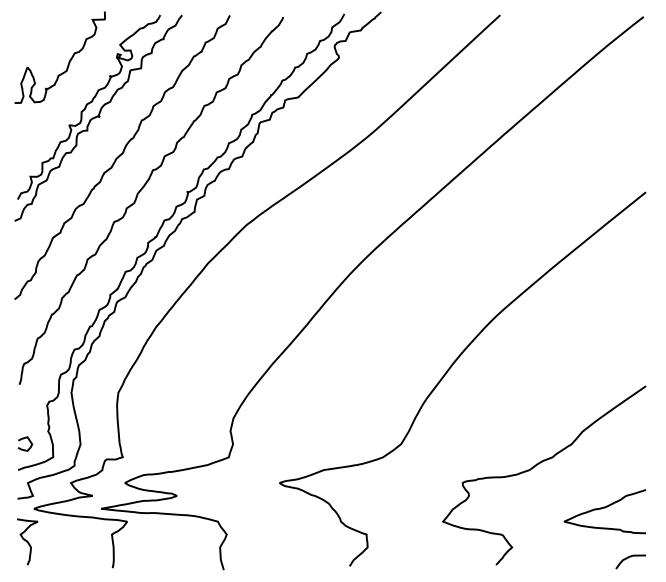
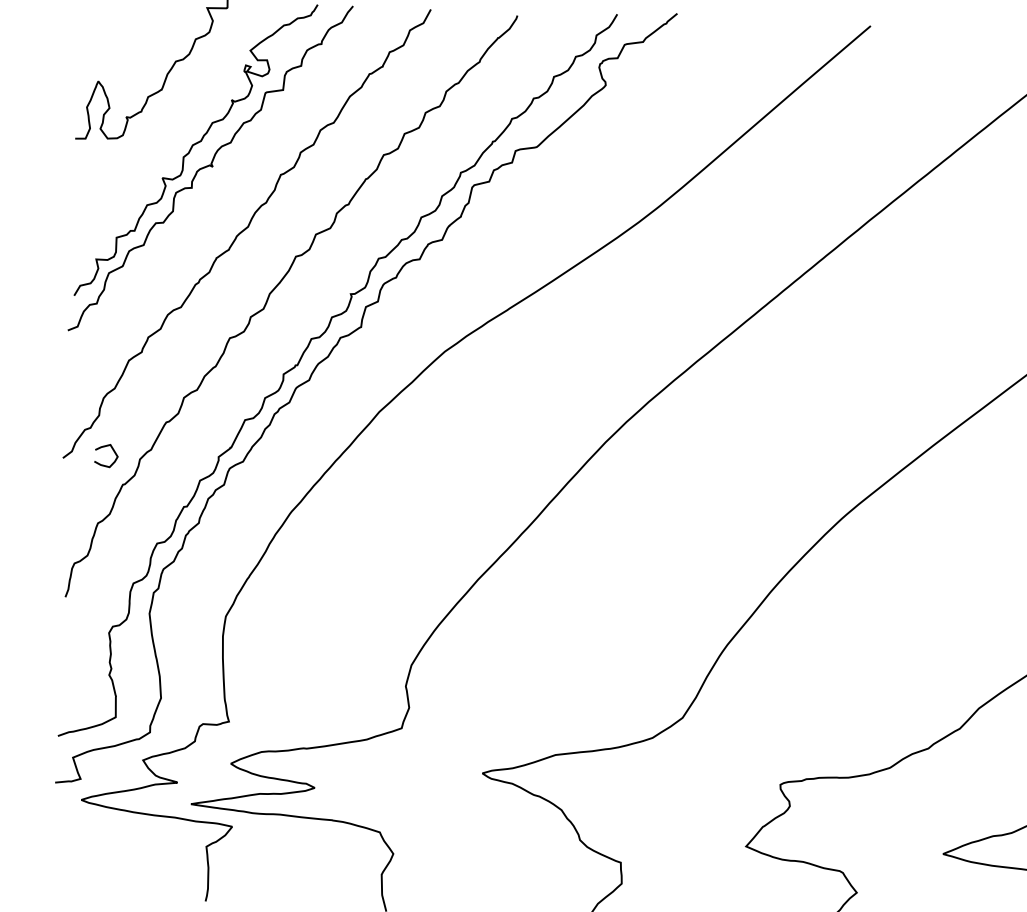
curve: (29, 442) -> (113, 453), moved
curve: (27, 541) -> (68, 852), removed

